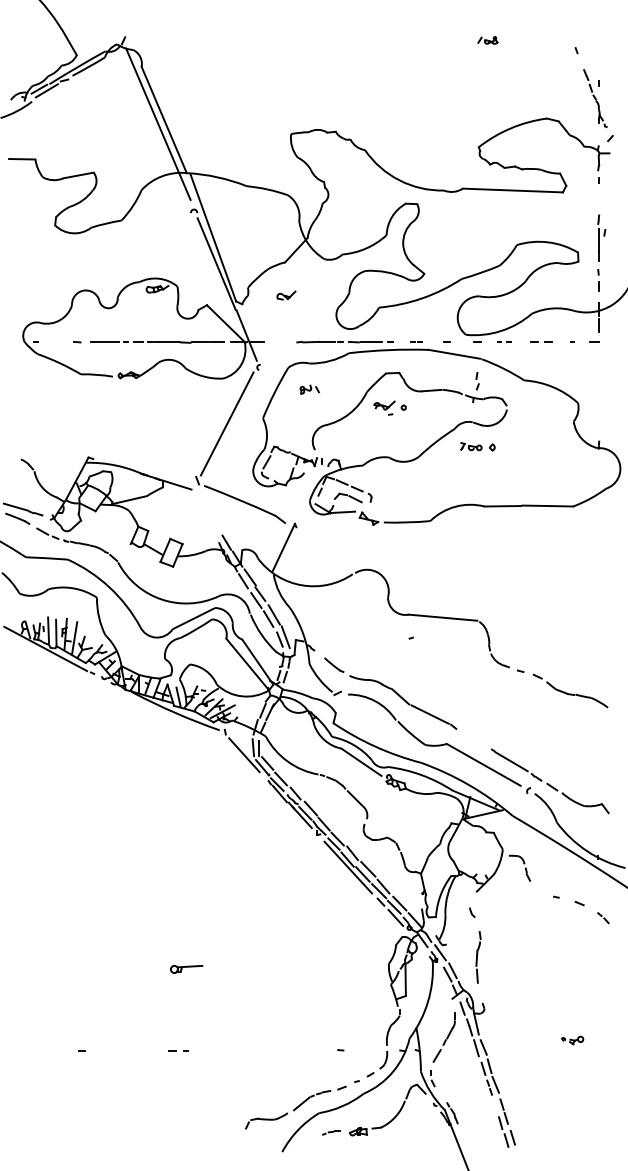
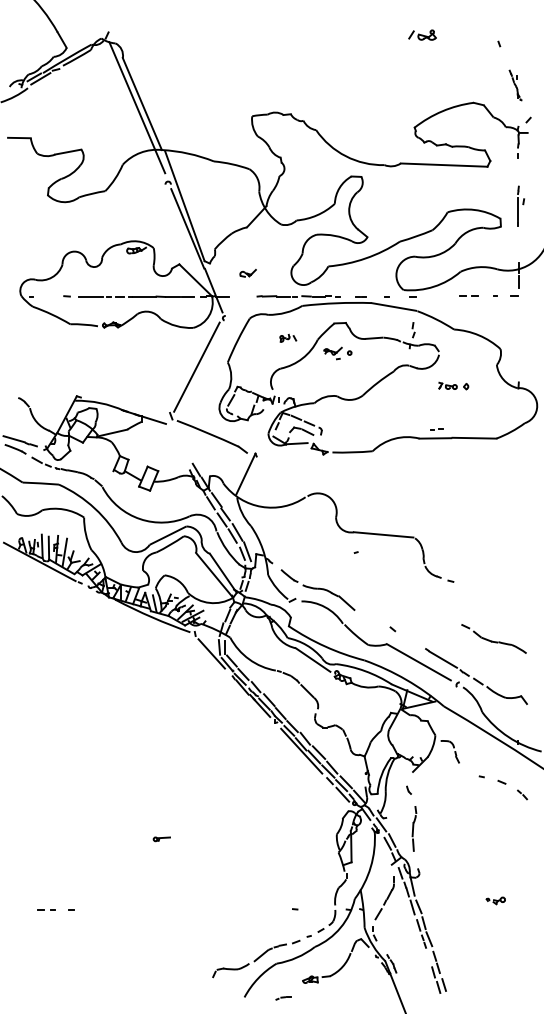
part: (487, 40) -> (422, 35), size x1.6
part: (595, 98) -> (515, 85), size x0.6
part: (598, 280) -> (518, 242), removed
part: (286, 295) -> (248, 273), moved
line: (506, 341) -> (438, 429), moved
part: (309, 389) -> (288, 338), moved
part: (477, 446) -> (453, 385), moved
part: (570, 690) -> (494, 638), moved
line: (429, 714) -> (371, 618), removed
part: (186, 969) -> (161, 839), size x0.6
line: (176, 1050) -> (44, 909), moved
part: (331, 1132) -> (283, 997), moved

